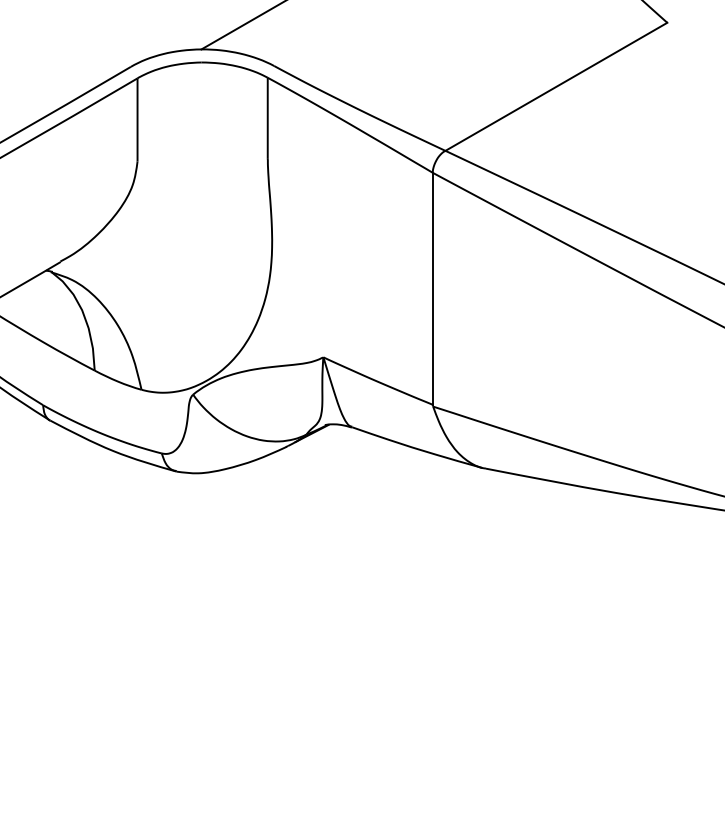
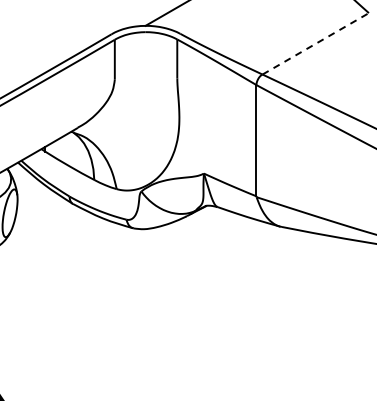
line: (558, 86) -> (316, 43), solid -> dashed

